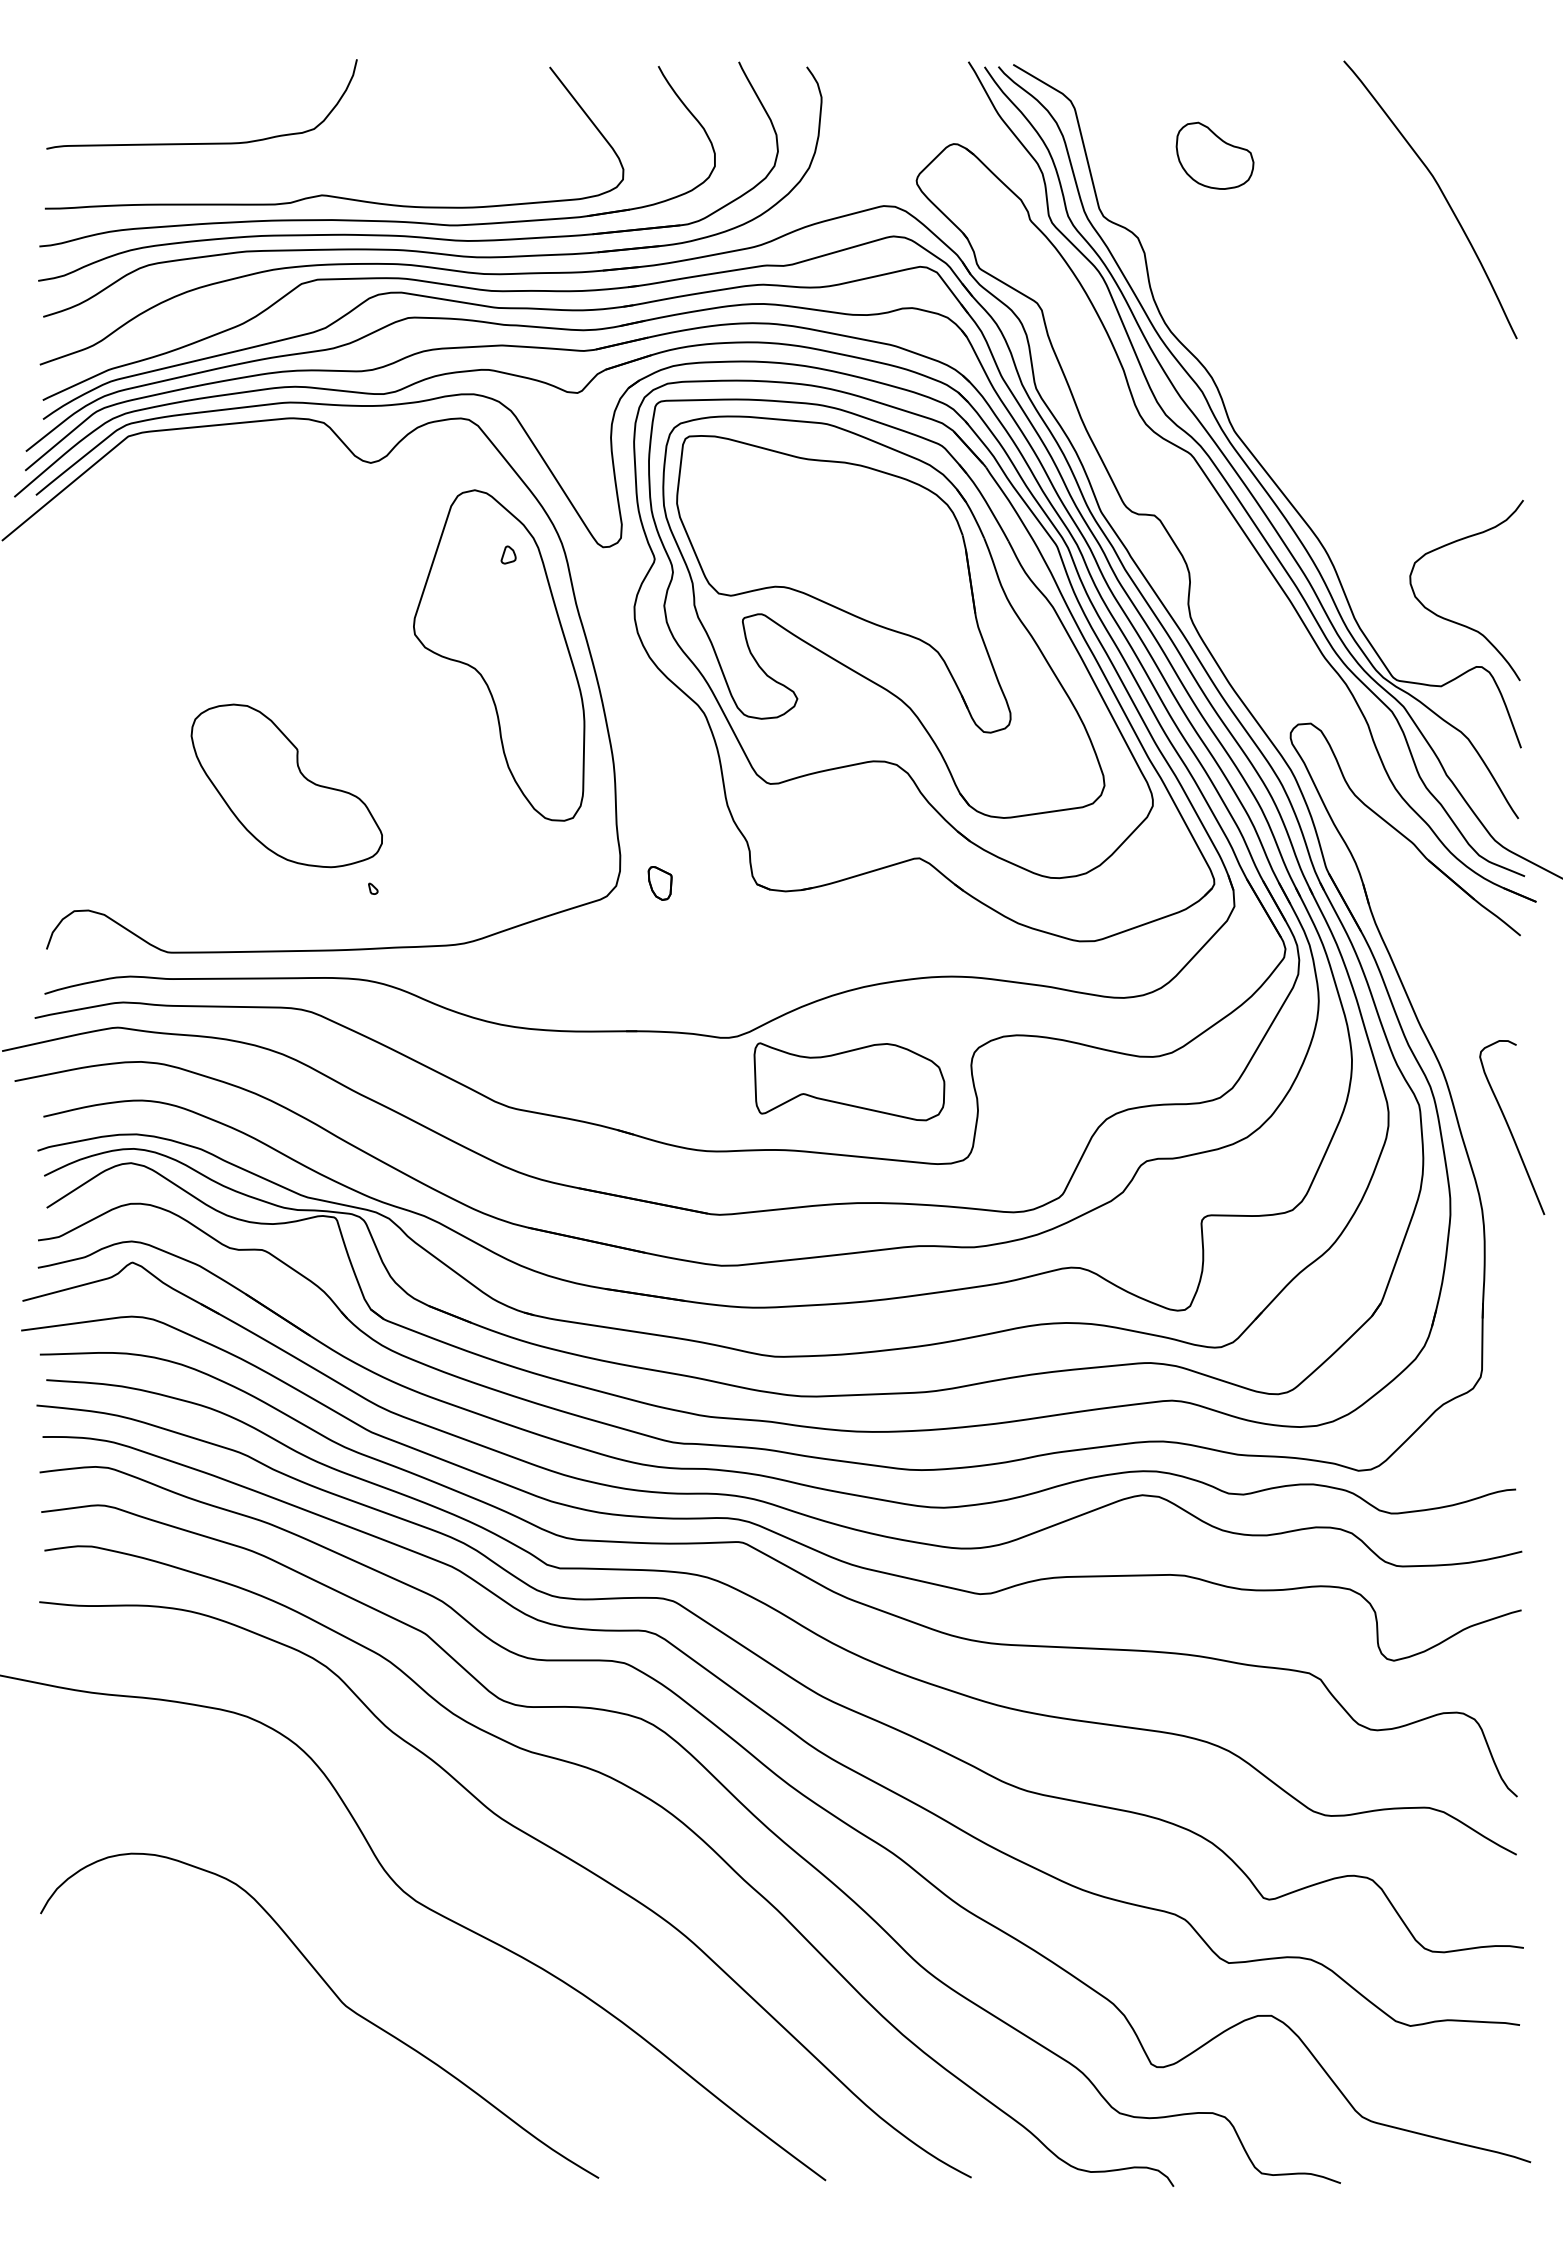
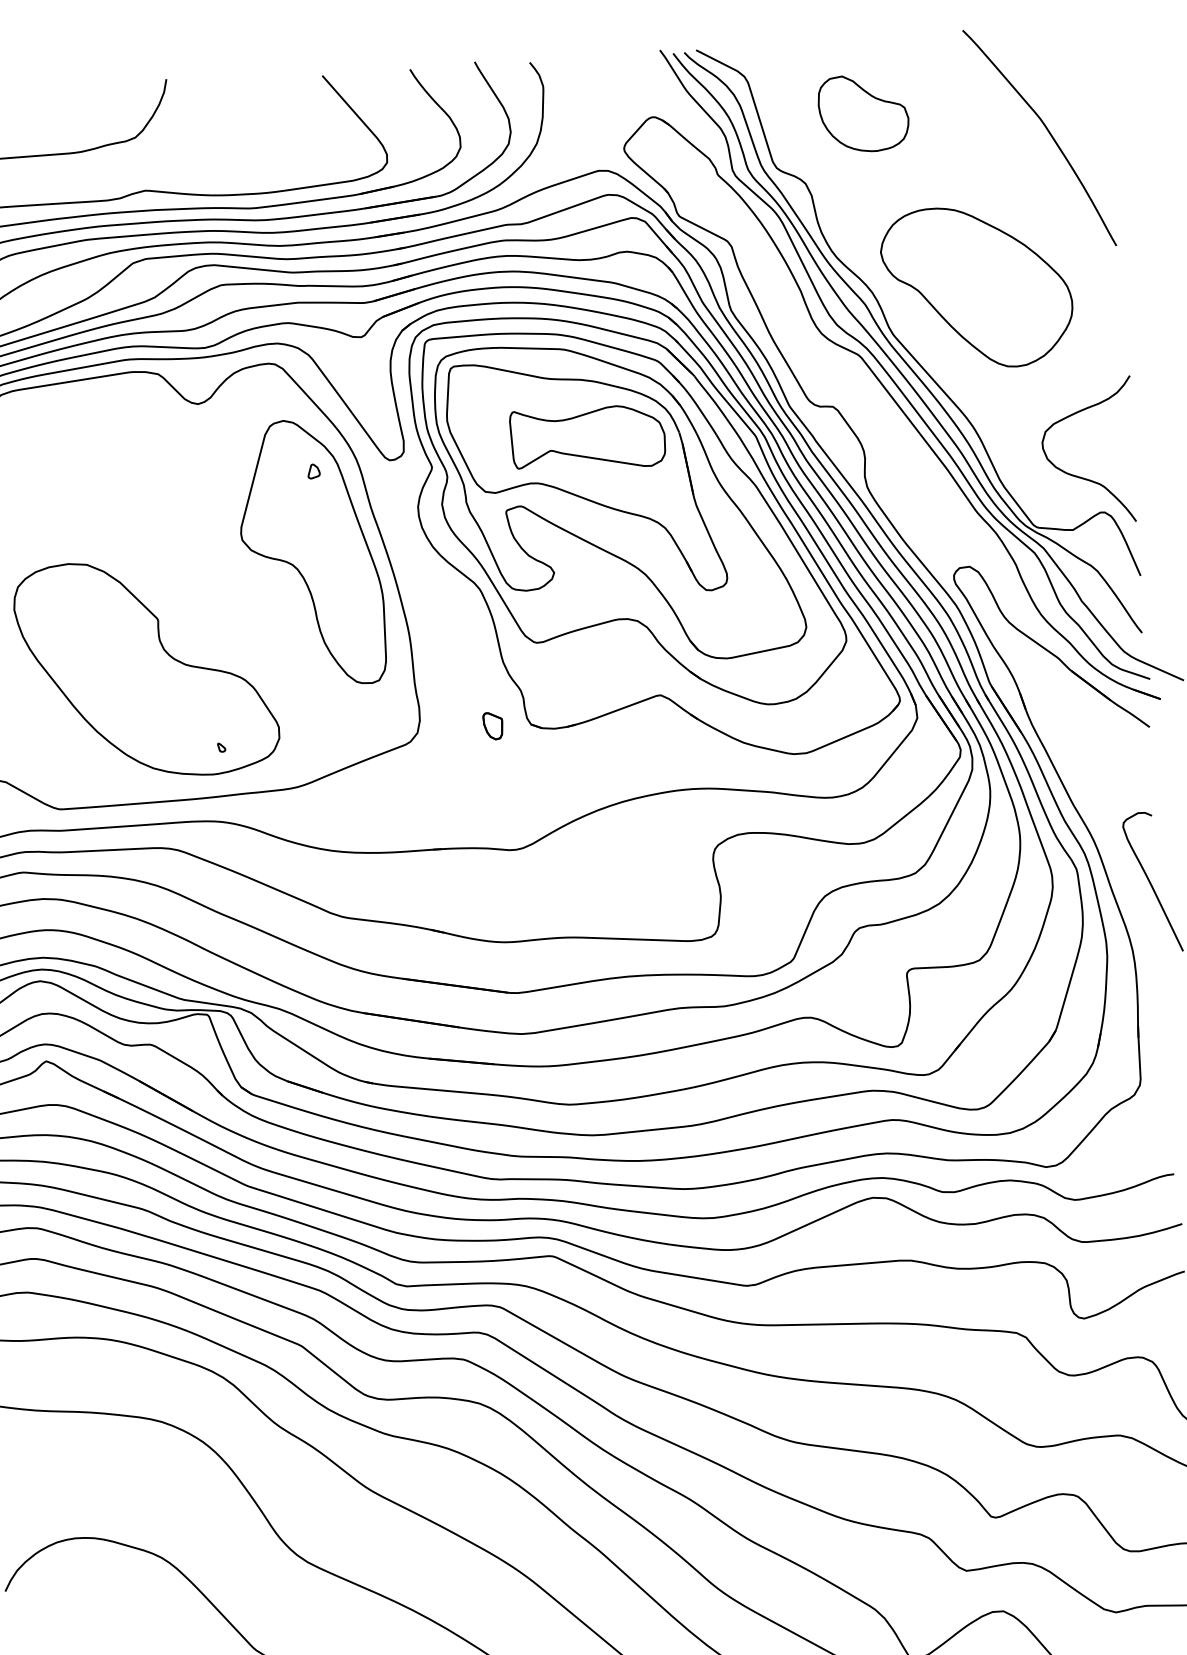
part: (1214, 155) -> (863, 113), size x1.43
part: (1341, 379) -> (976, 287), added
part: (286, 785) -> (146, 668), size x1.67
part: (659, 883) -> (492, 726), moved
part: (849, 1081) -> (587, 438), moved

